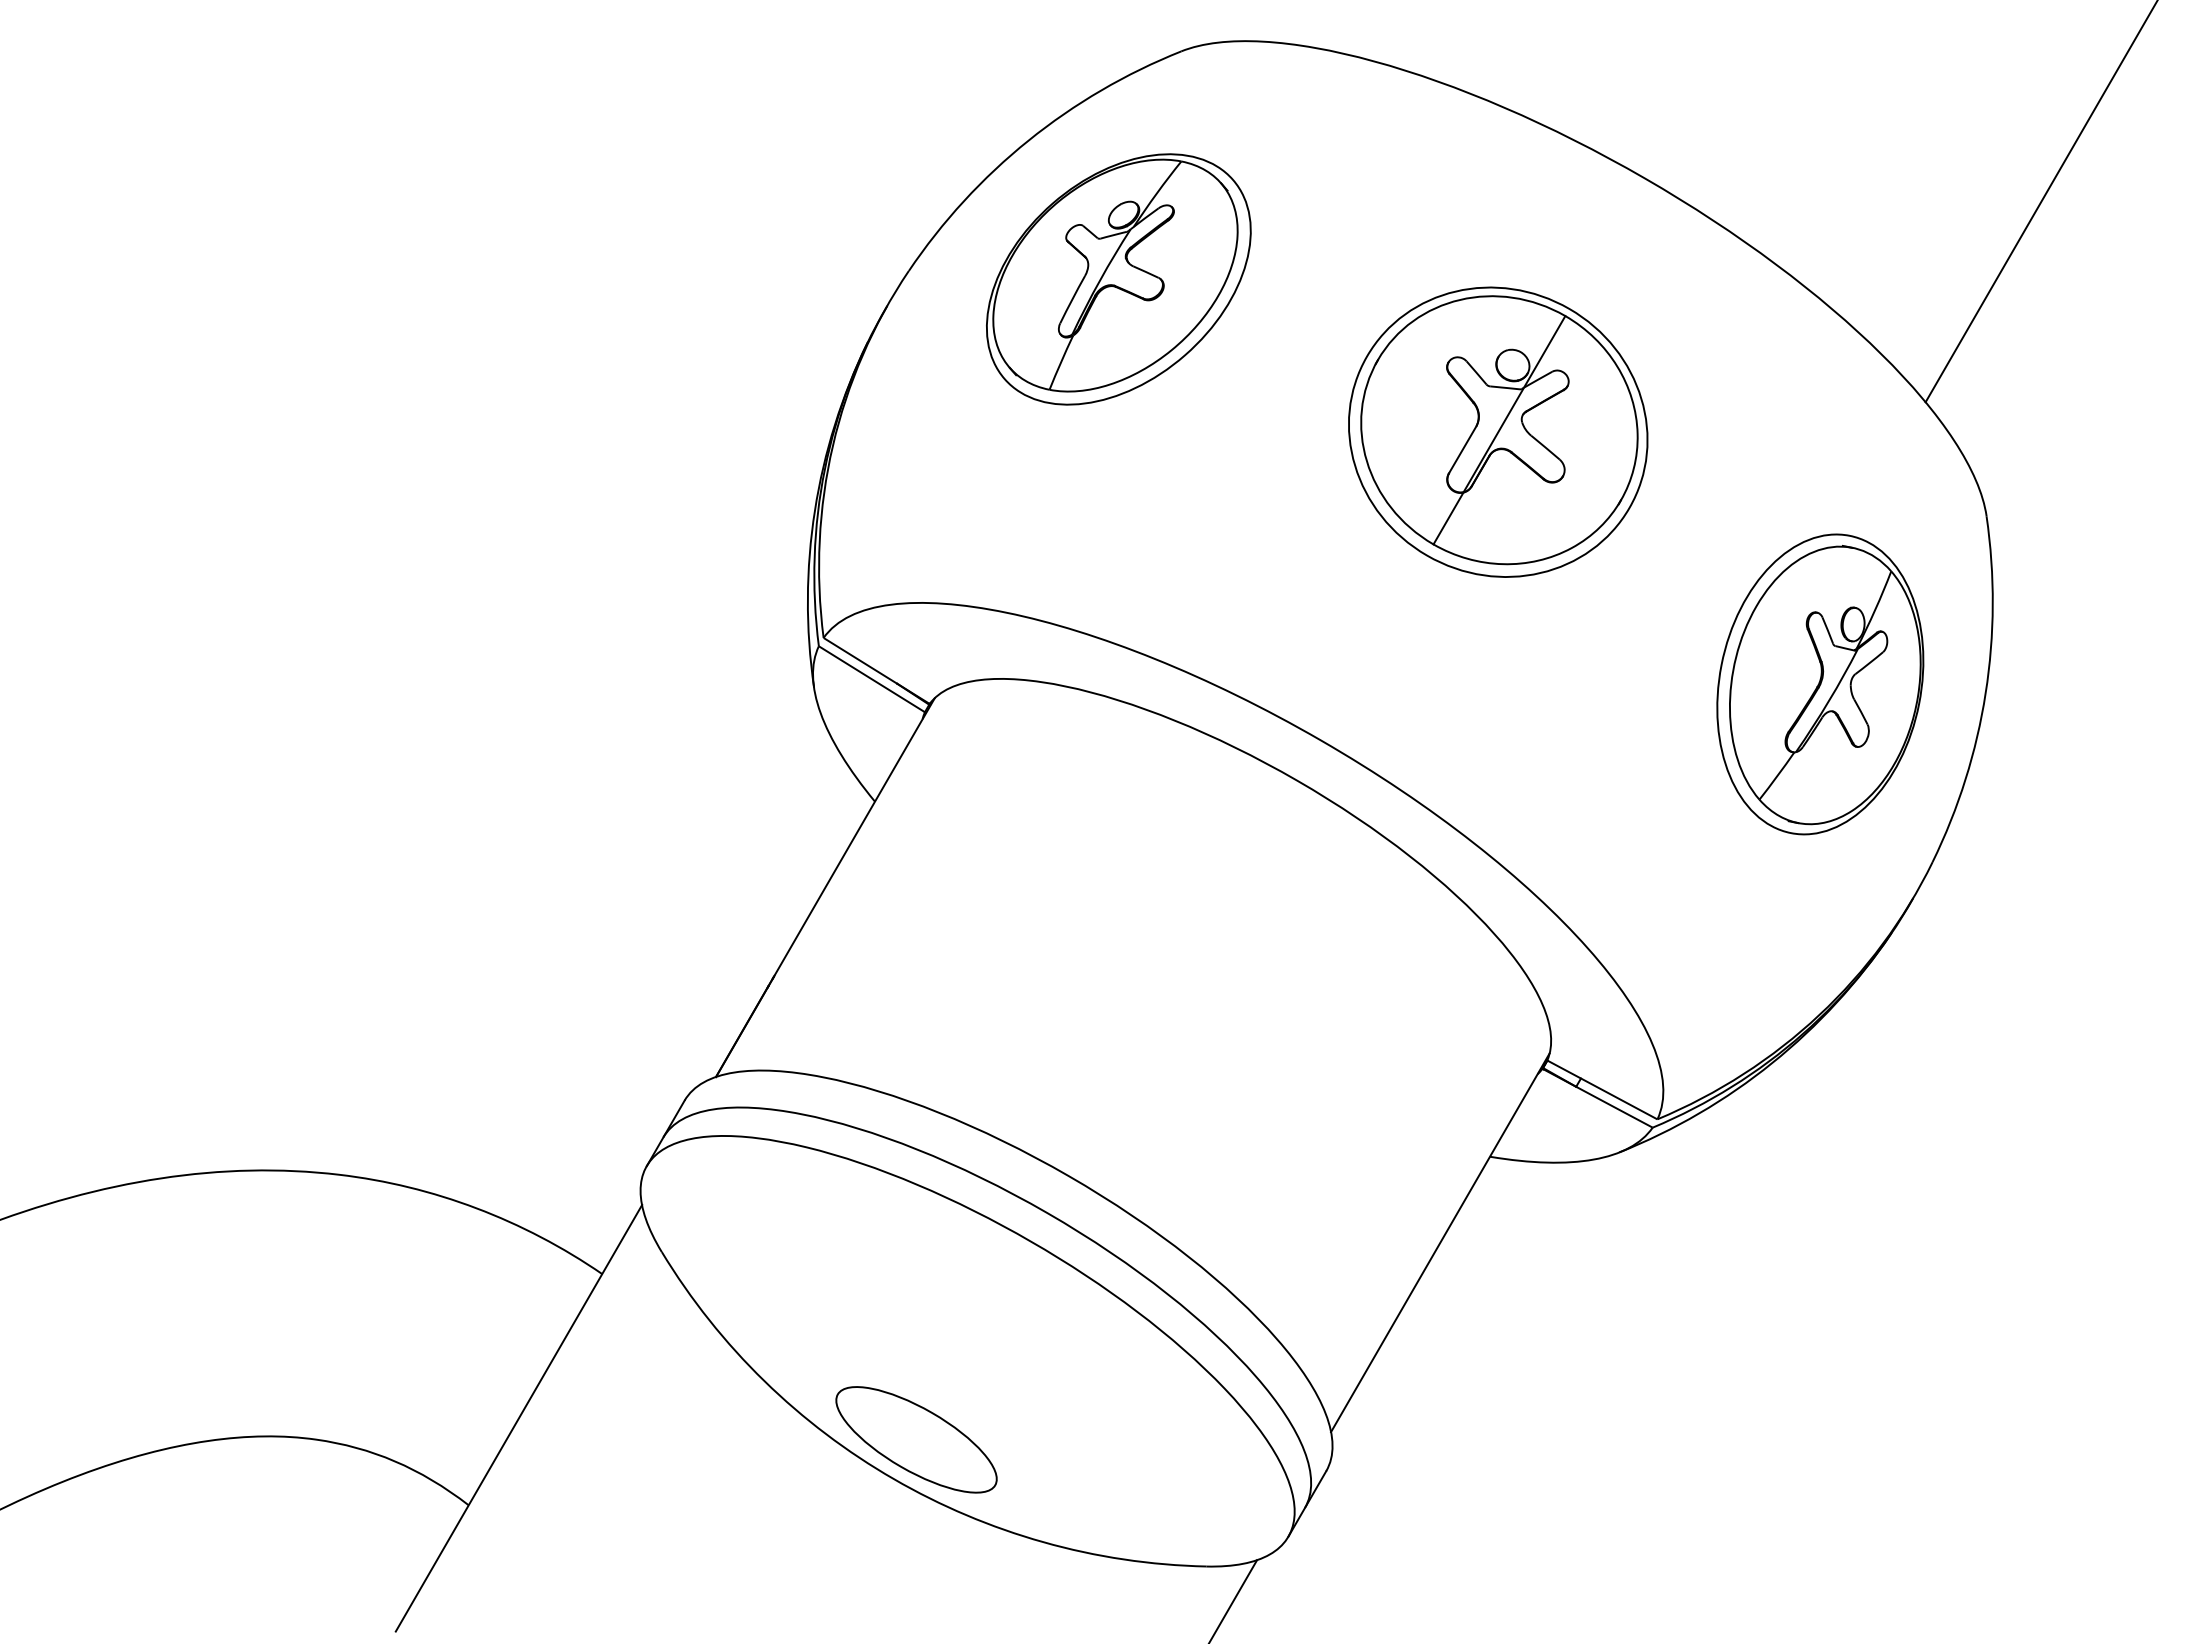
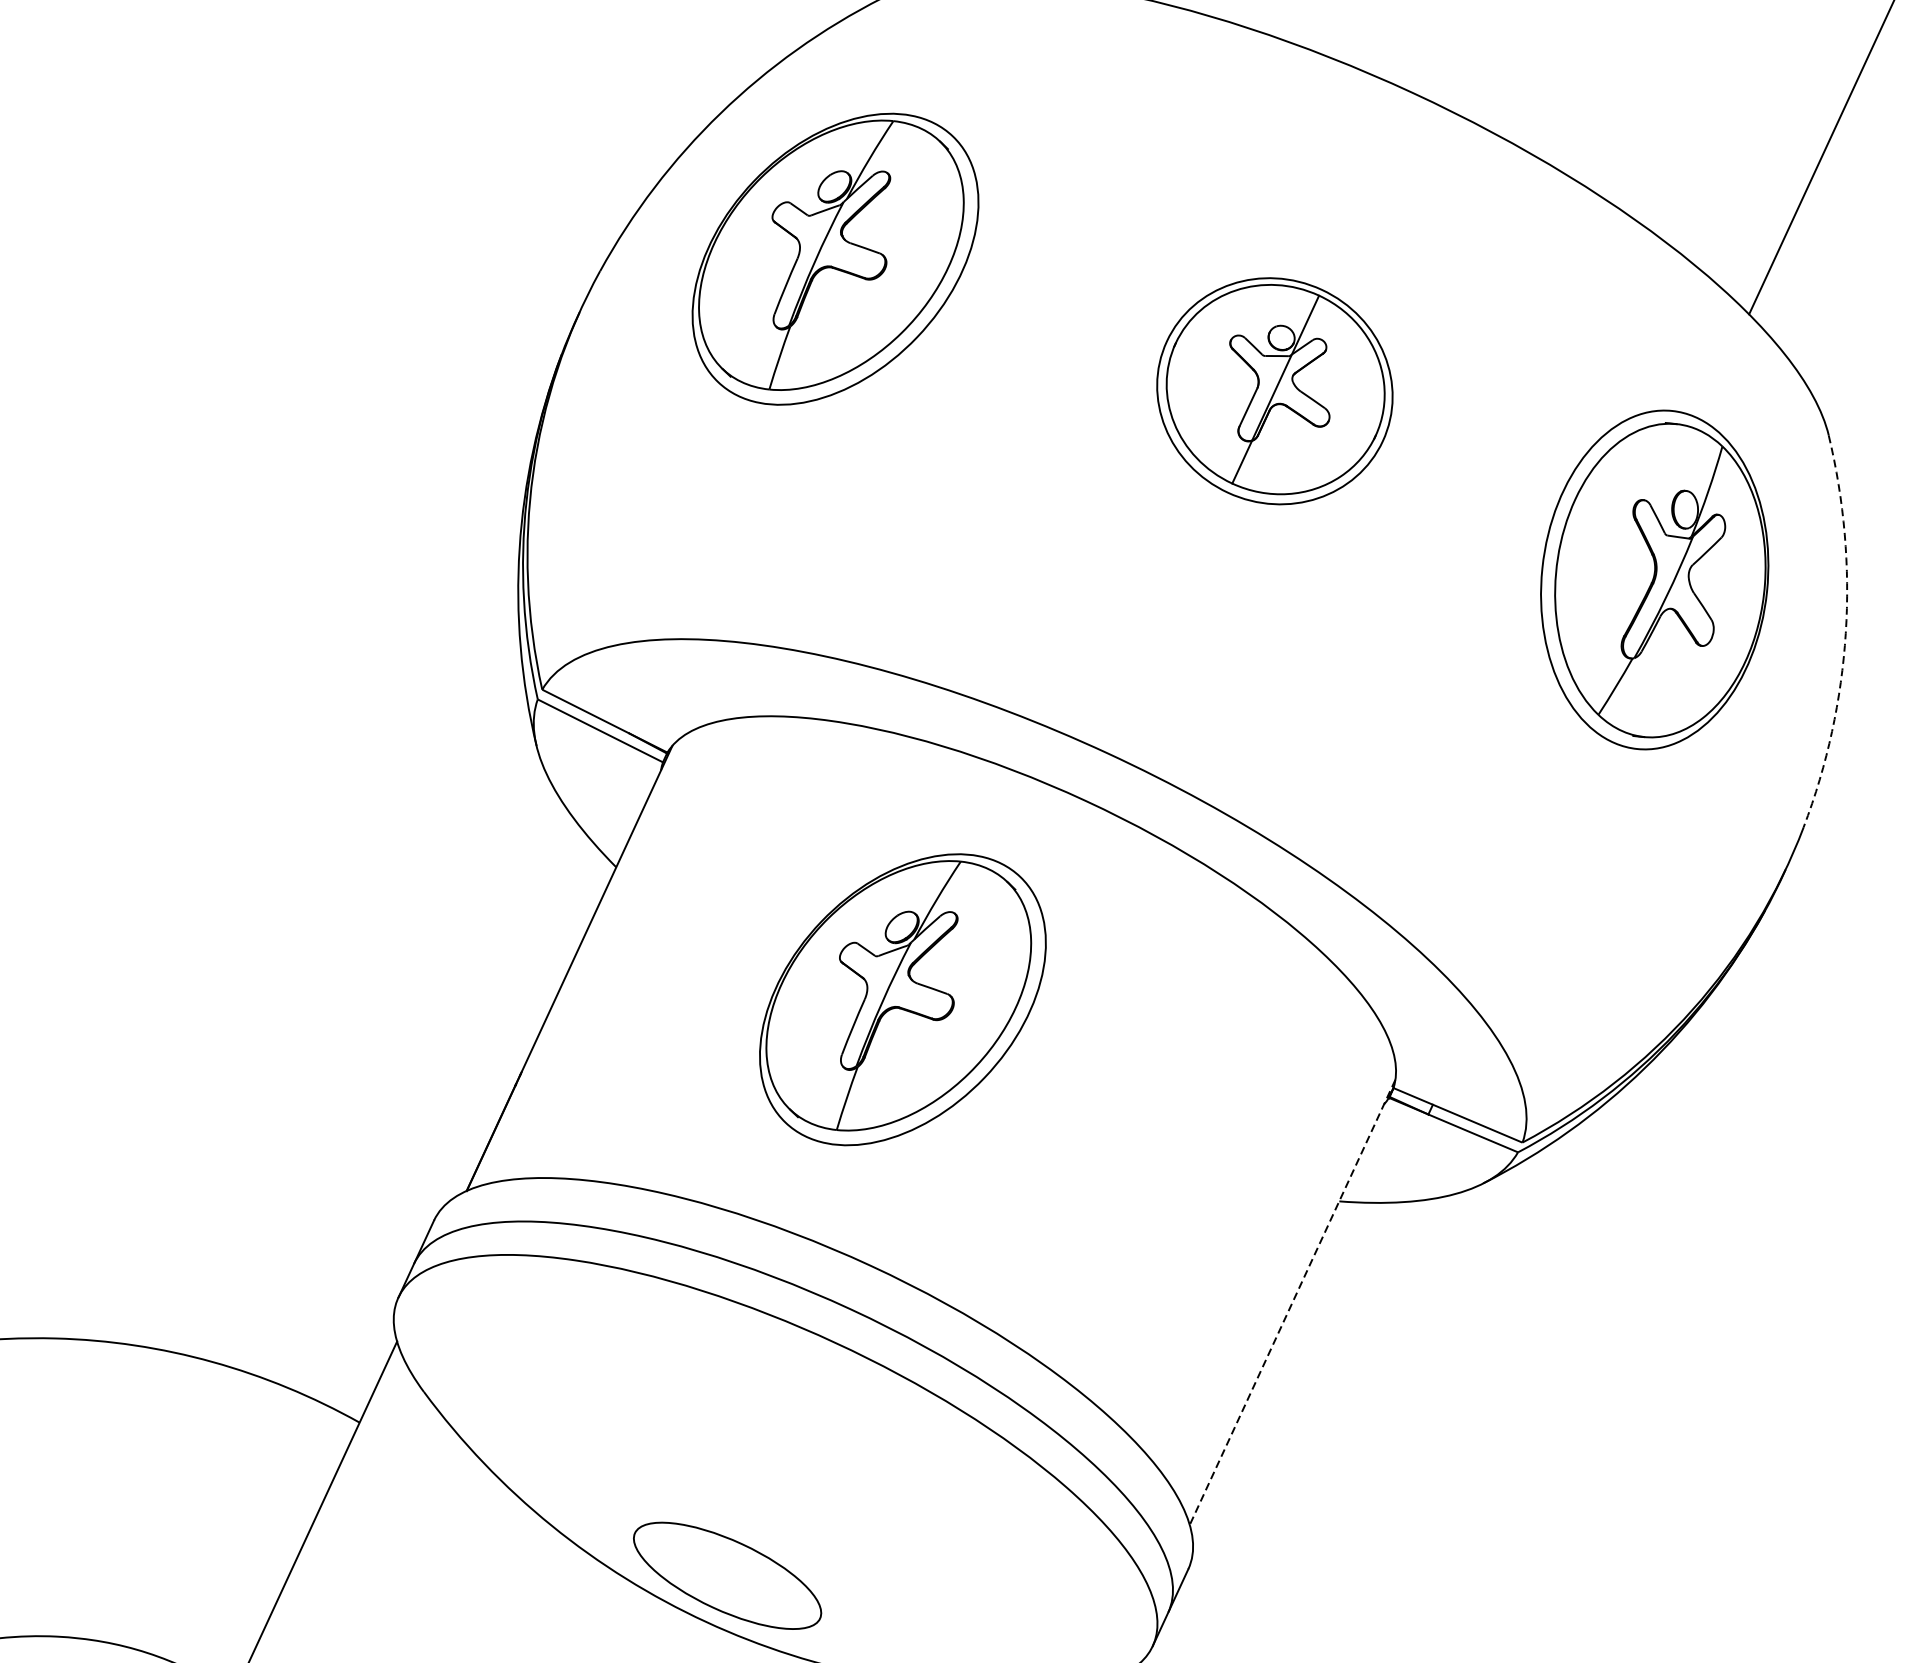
part: (1498, 431) -> (1275, 390), size x0.7
part: (1820, 684) -> (1654, 580), moved
arc: (1985, 693) -> (1845, 633), solid -> dashed
part: (1118, 942) -> (902, 999), added
line: (1440, 1242) -> (1292, 1302), solid -> dashed

